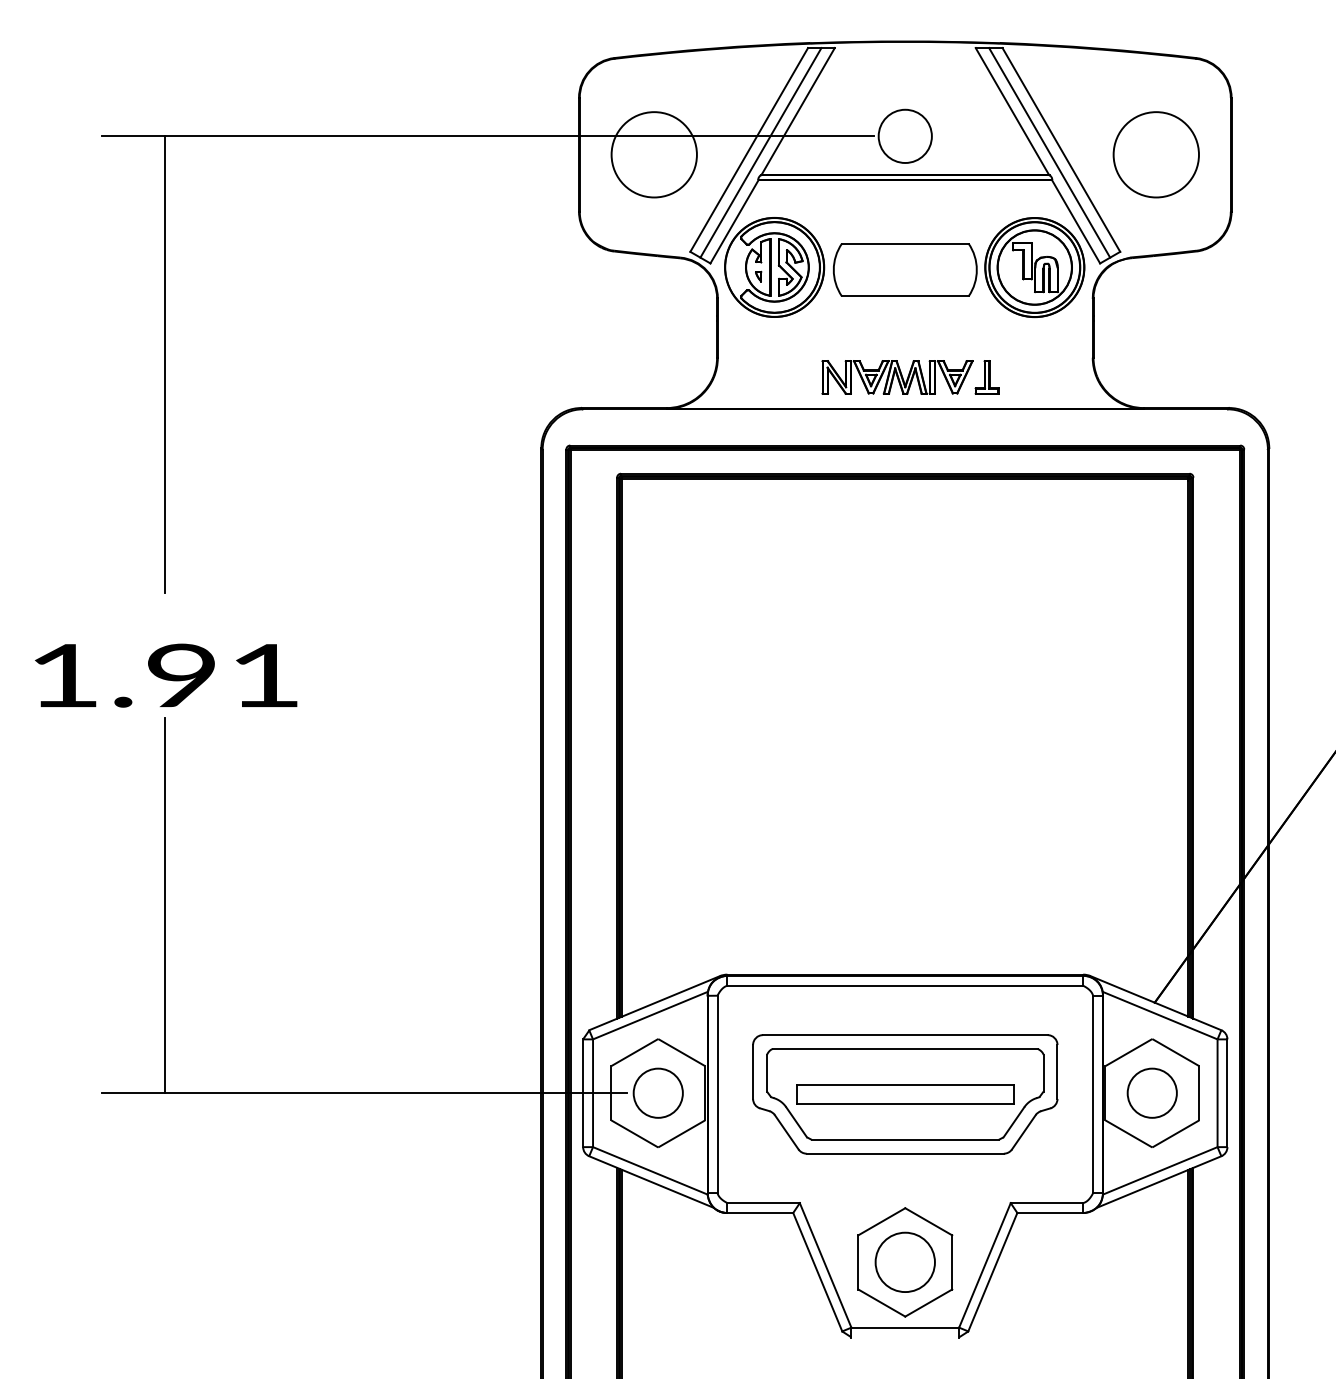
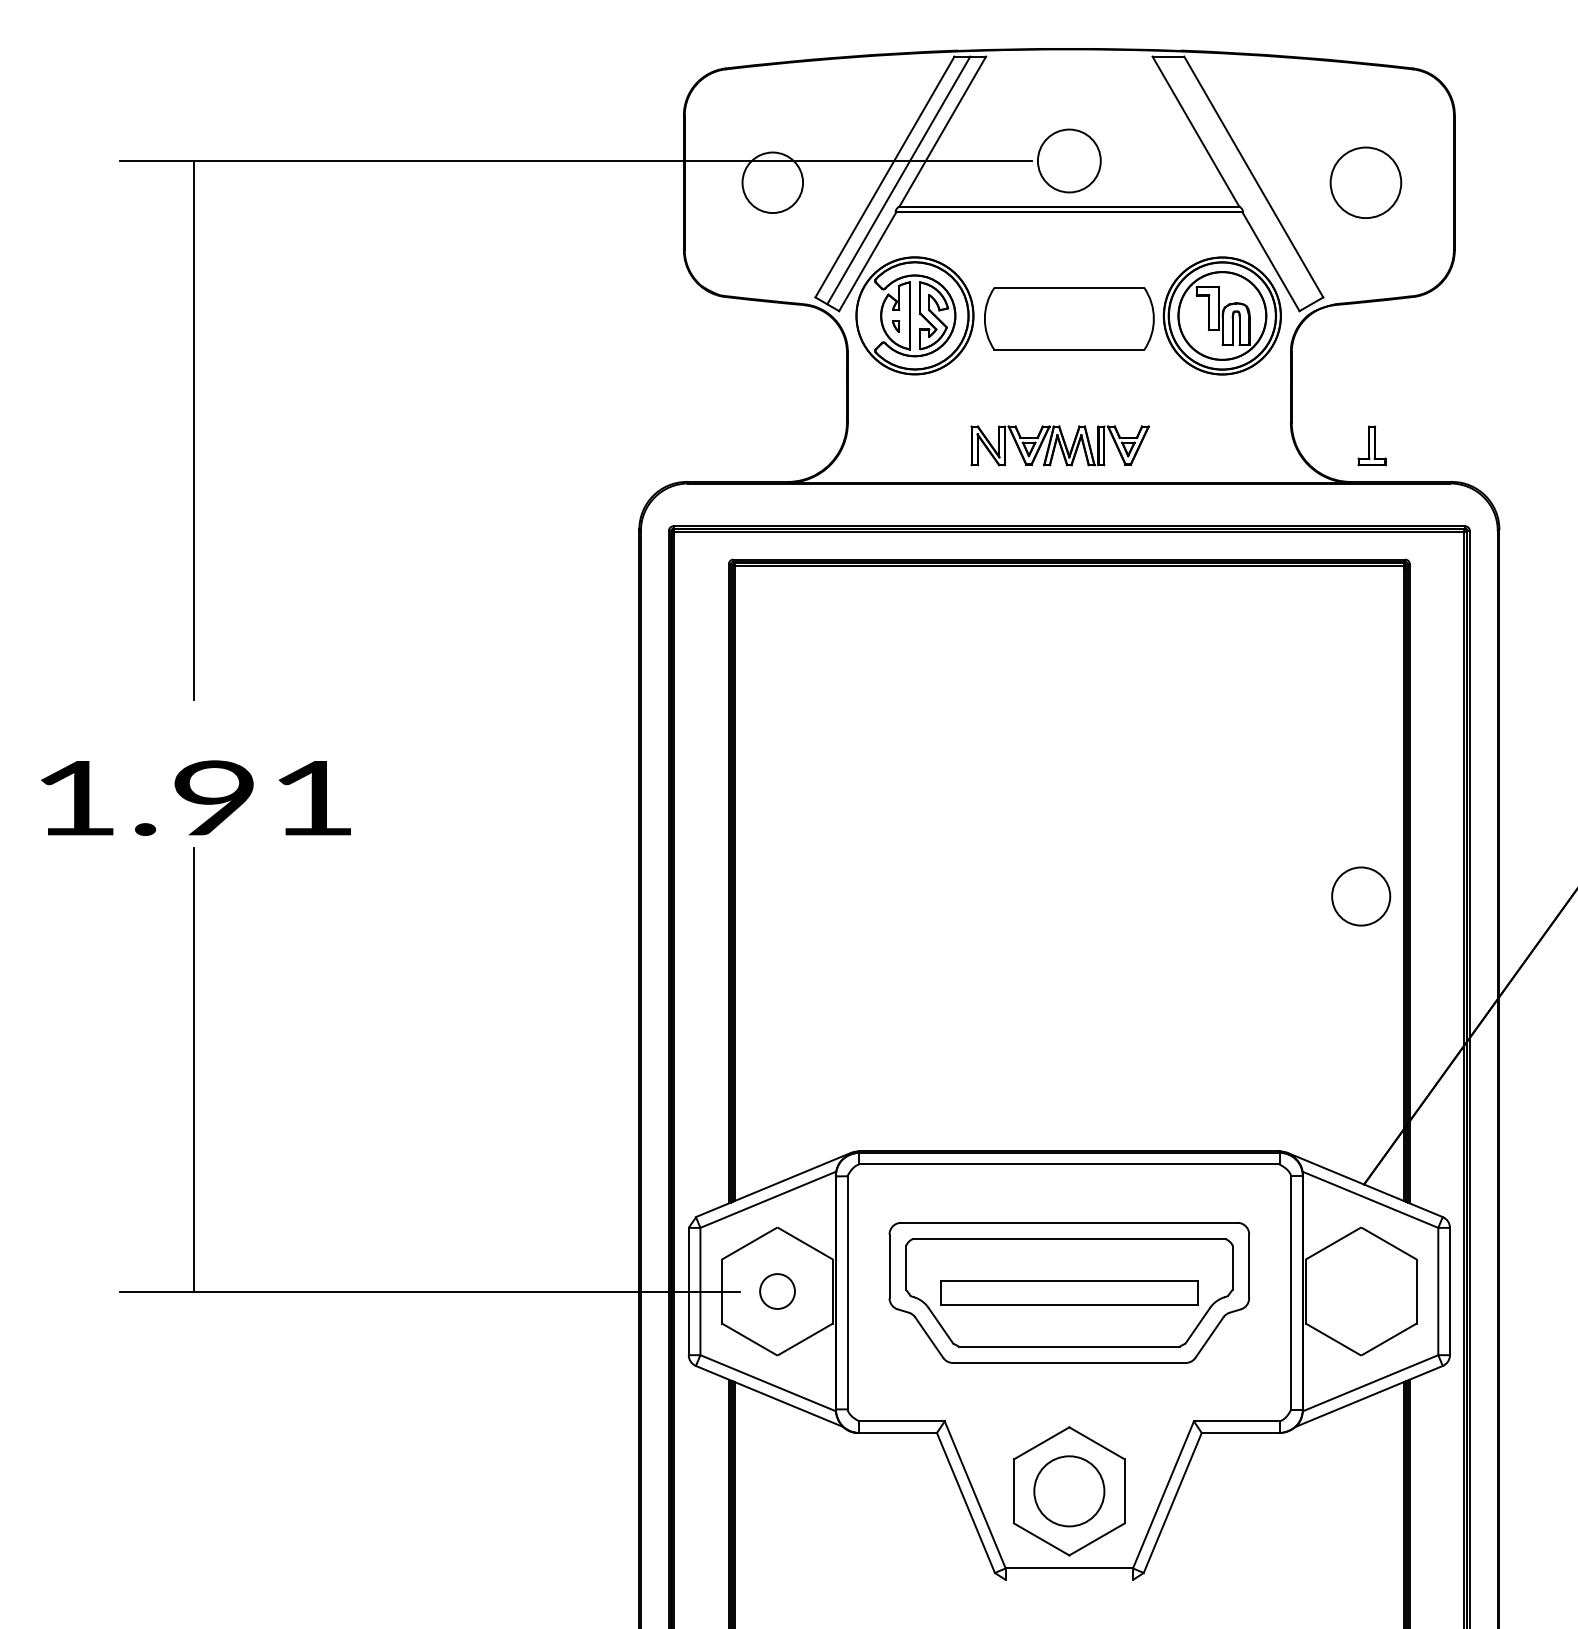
line: (1049, 152) -> (1239, 180), removed
circle: (654, 154) -> (772, 182), size x0.6
circle: (1155, 154) -> (1365, 182), size x0.7
part: (986, 377) -> (1371, 445), moved
circle: (658, 1093) -> (777, 1291), size x0.6
circle: (1152, 1093) -> (1361, 896), moved

